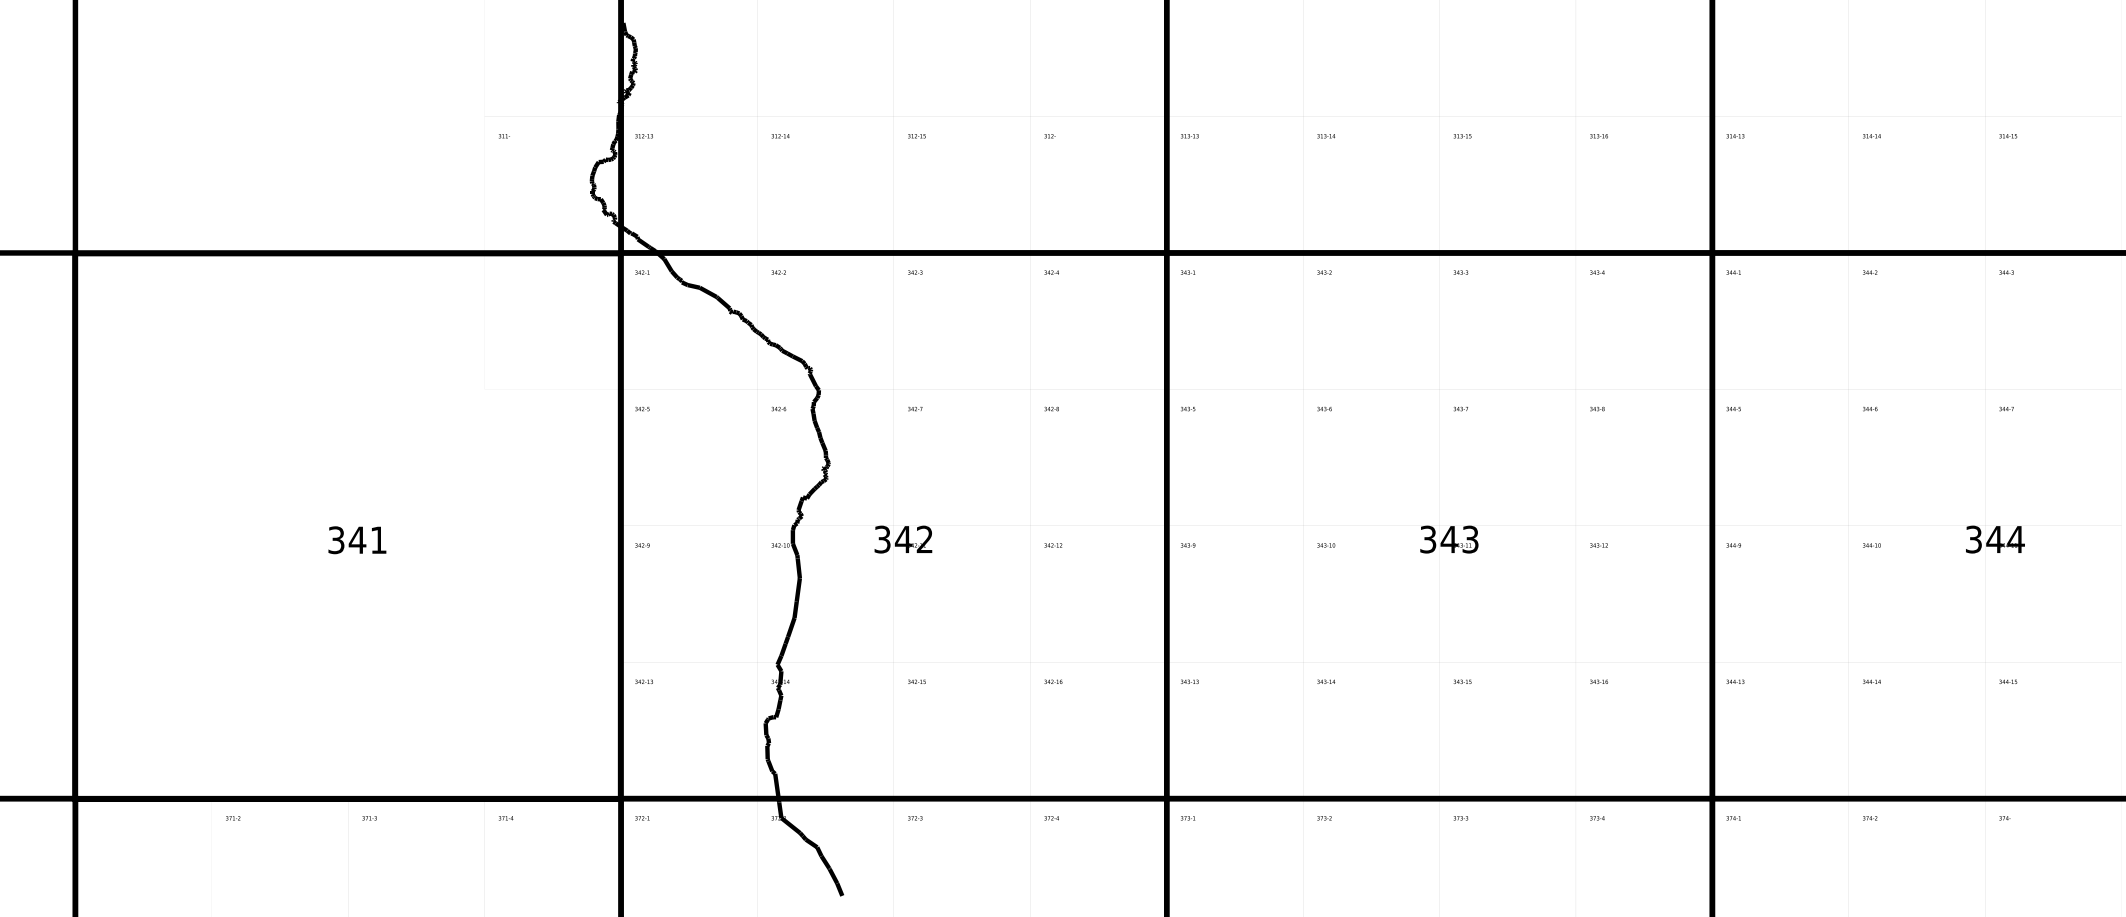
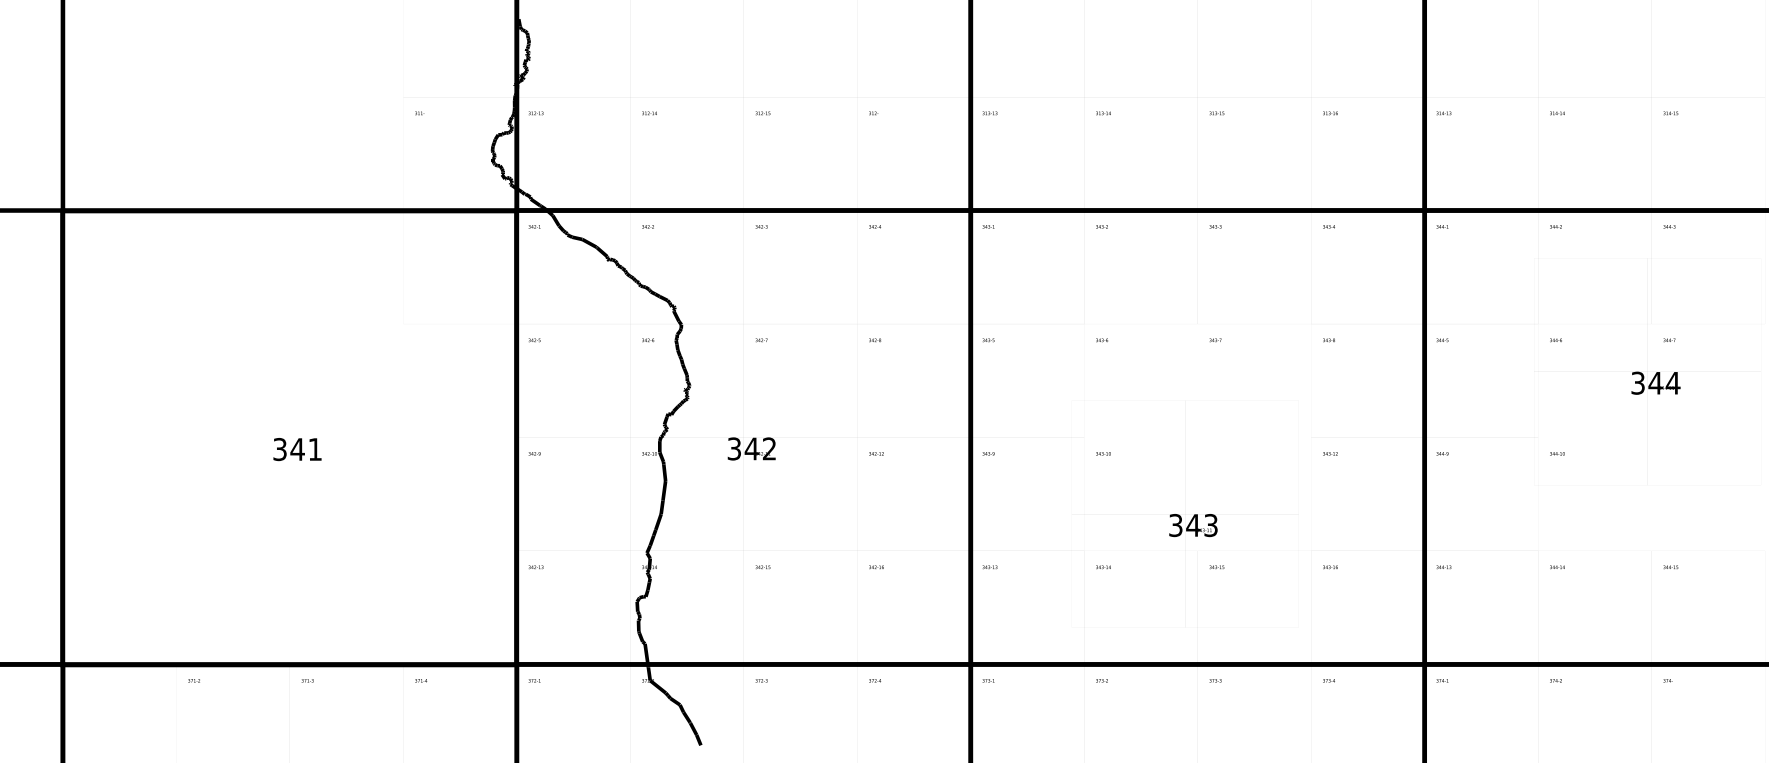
text: (1449, 539) -> (1193, 525), moved
text: (1995, 539) -> (1656, 383), moved

